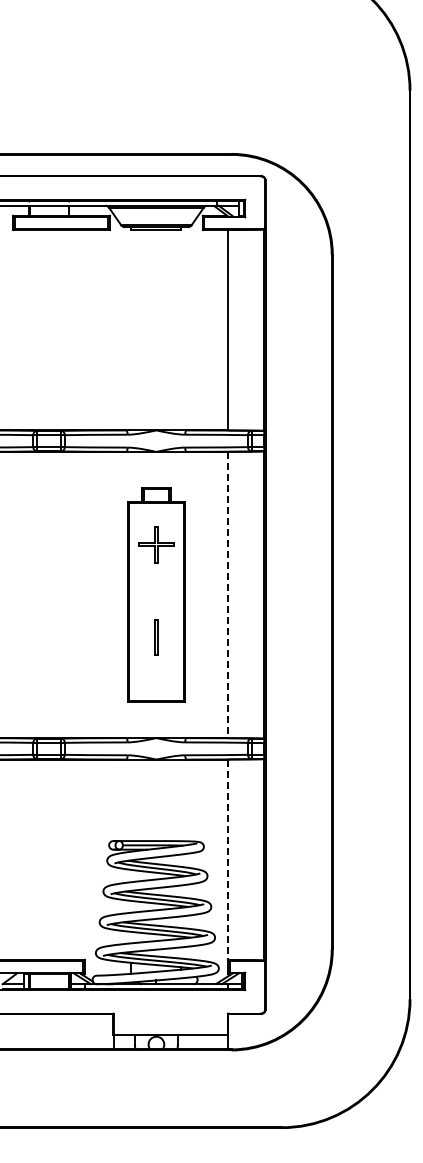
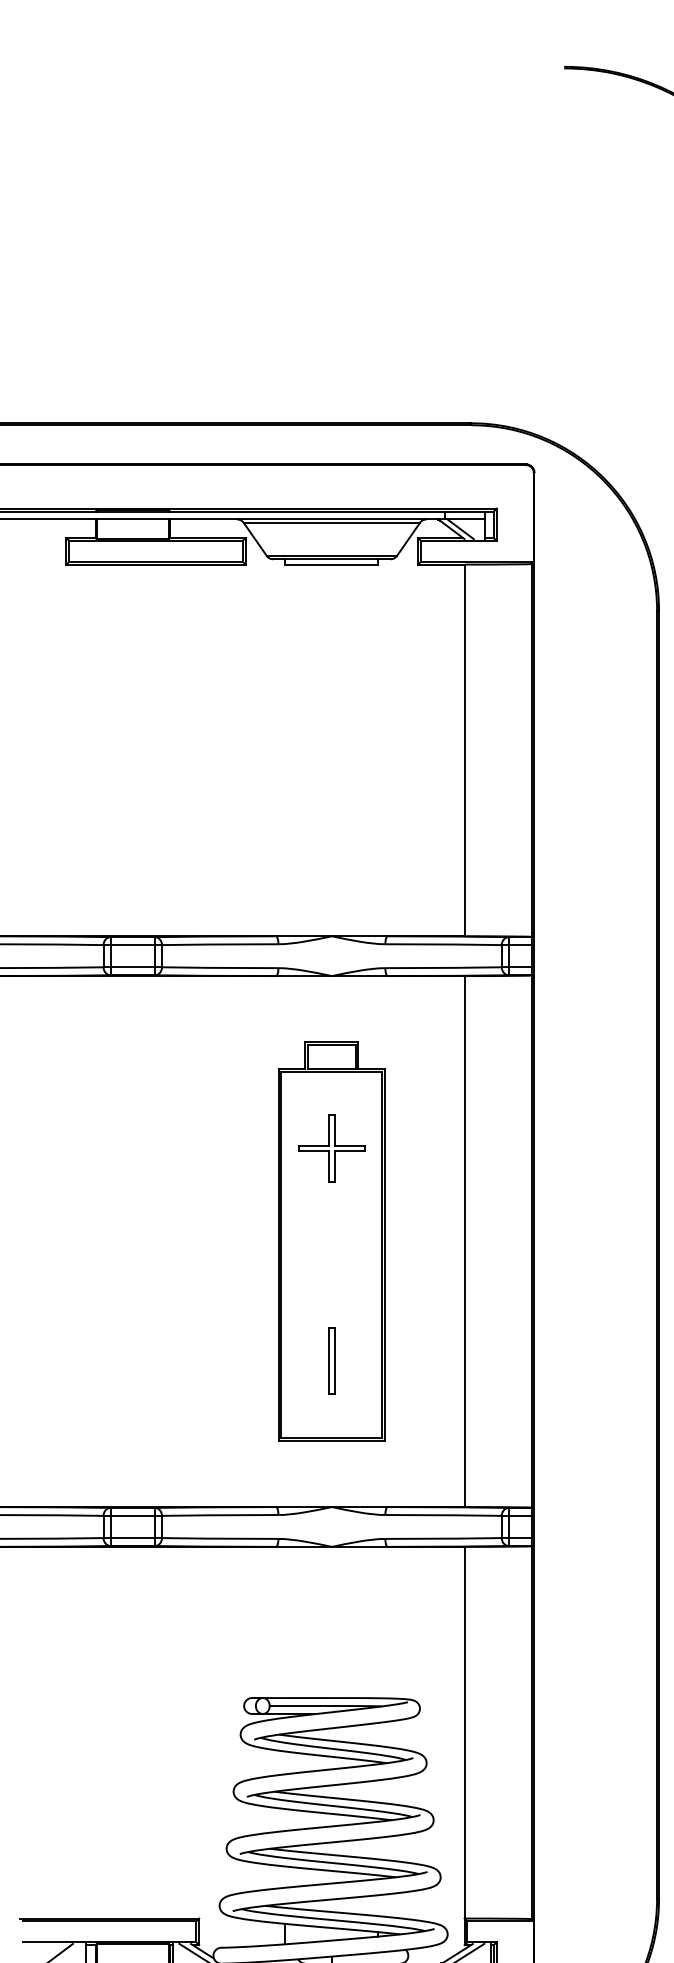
line: (228, 595) -> (465, 1242), dashed -> solid
line: (155, 637) -> (330, 1361), moved
line: (228, 860) -> (465, 1734), dashed -> solid

